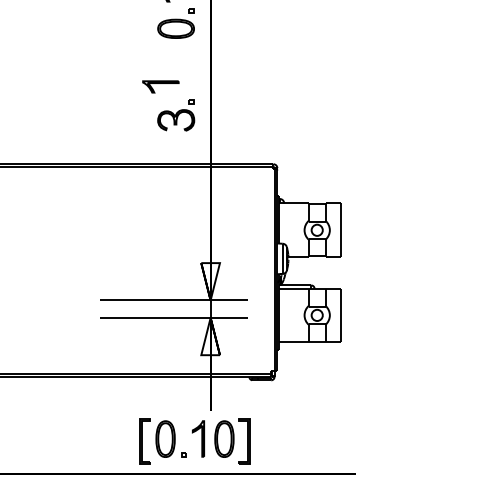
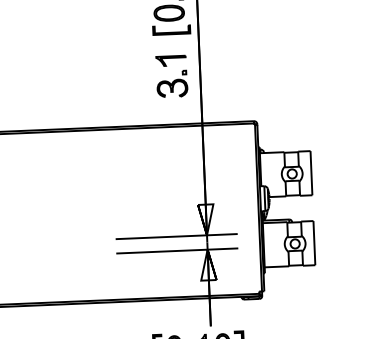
part: (178, 48) -> (171, 29), added
part: (160, 86) -> (170, 60), moved

